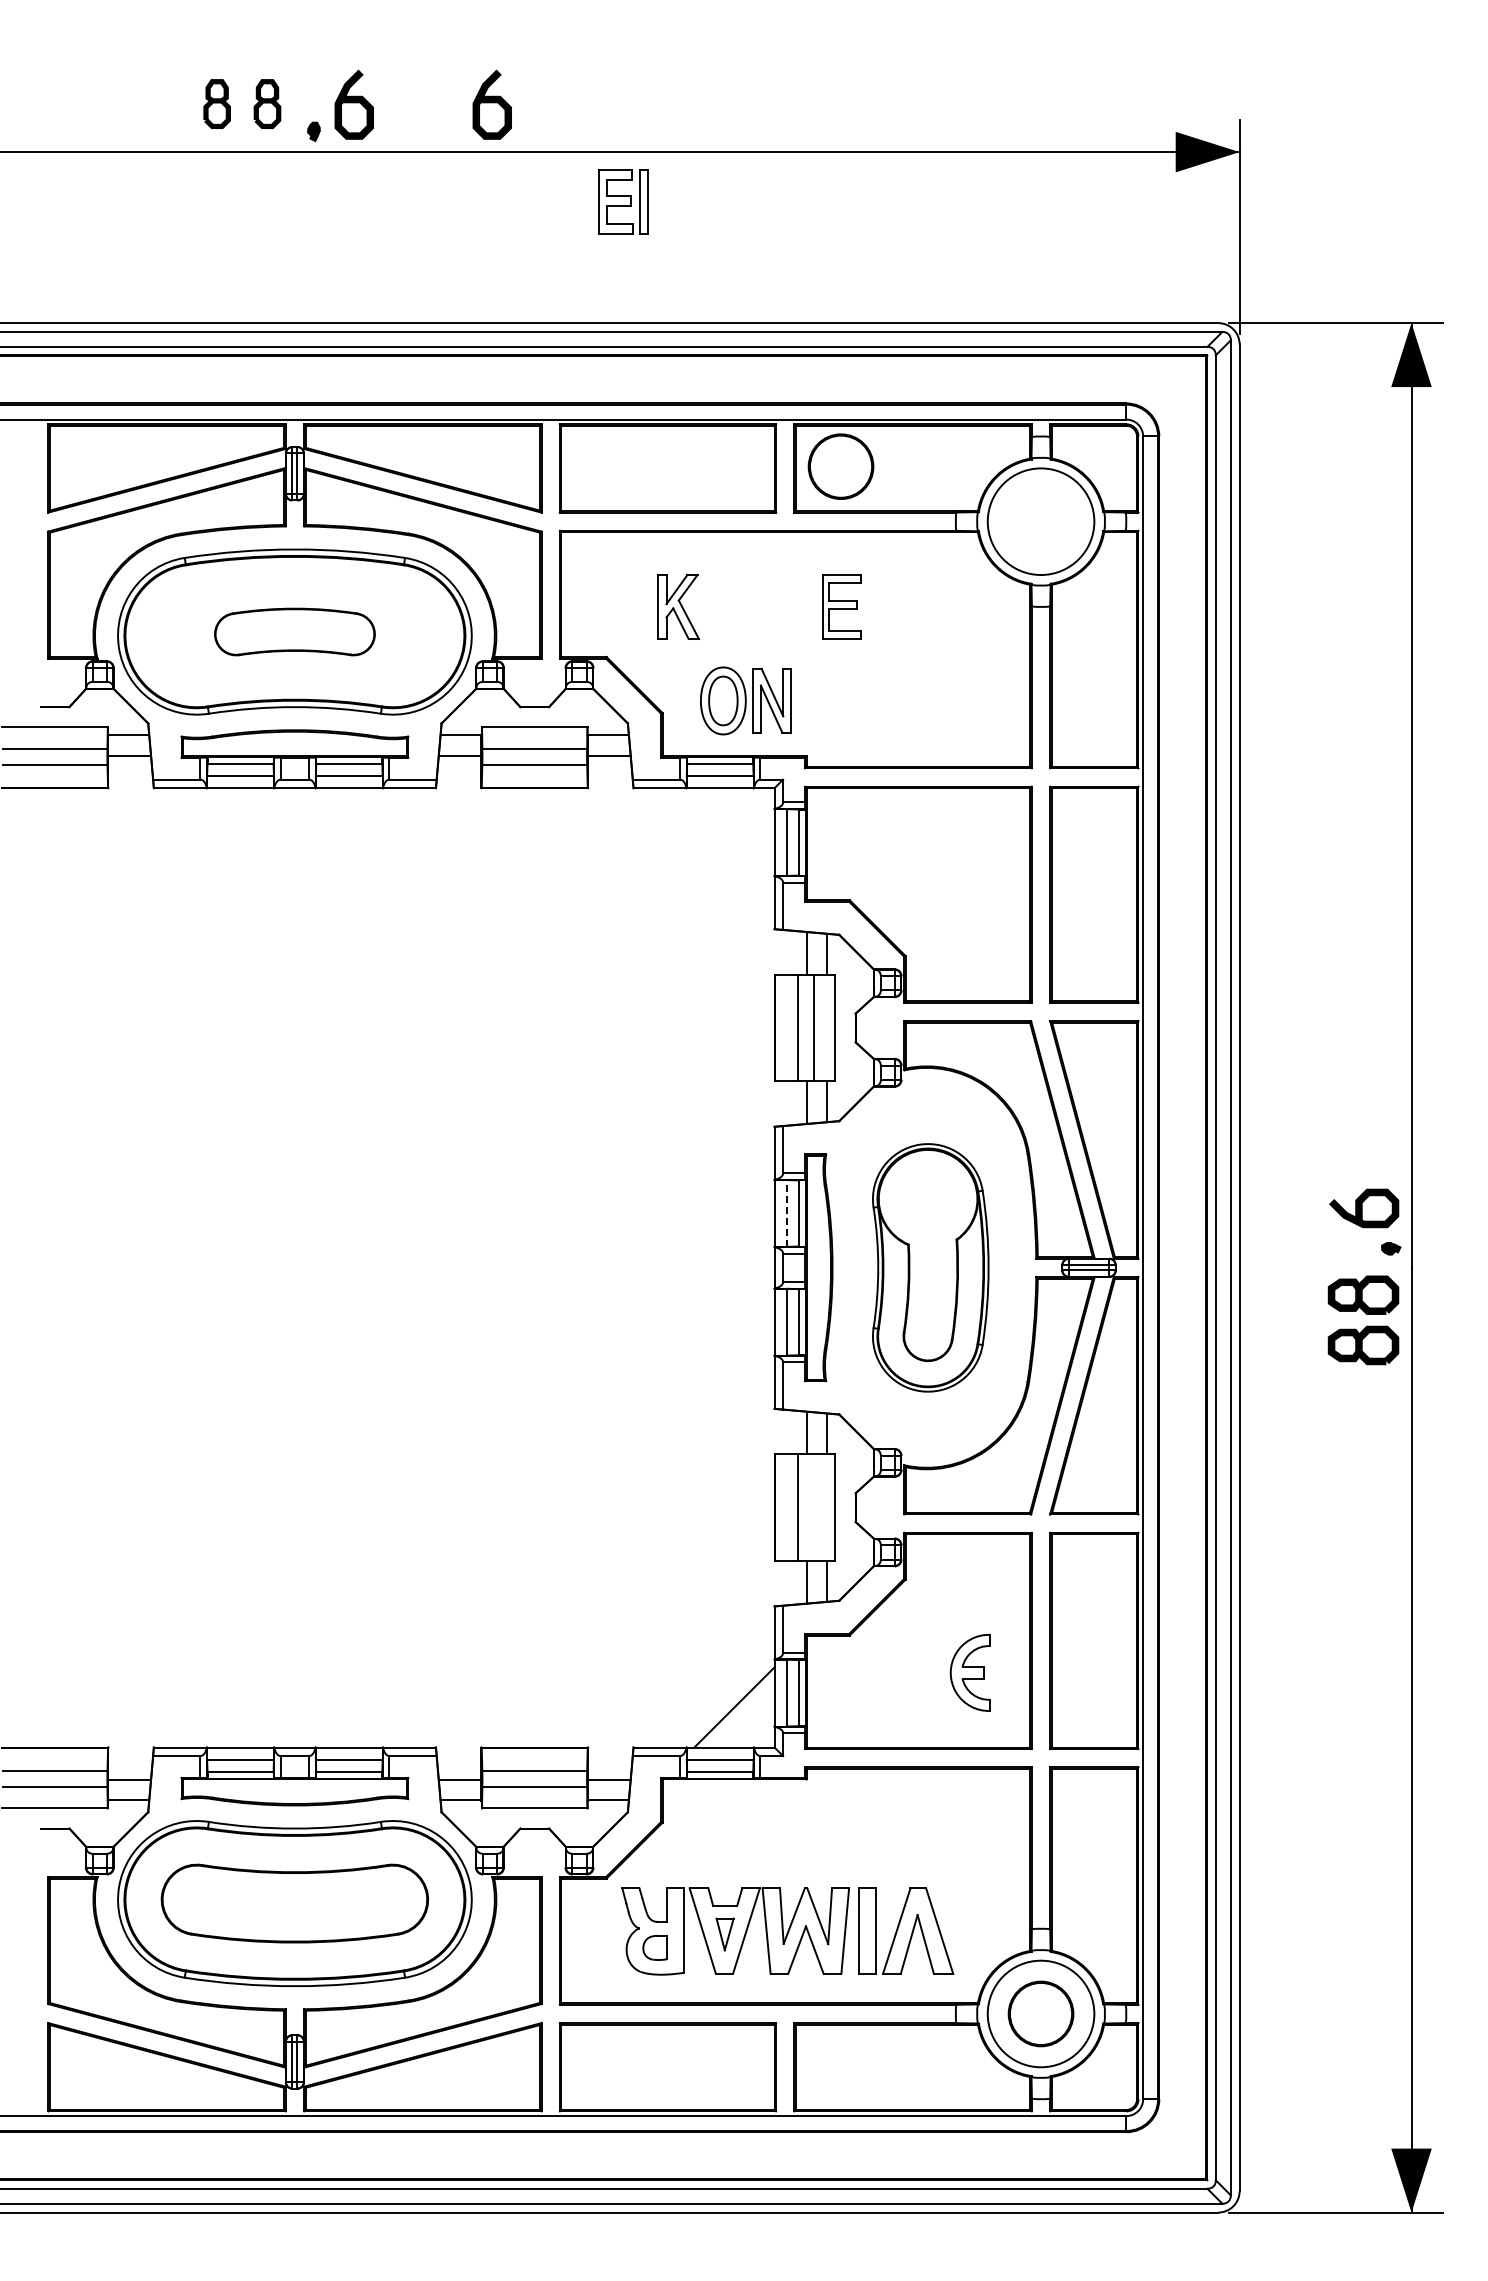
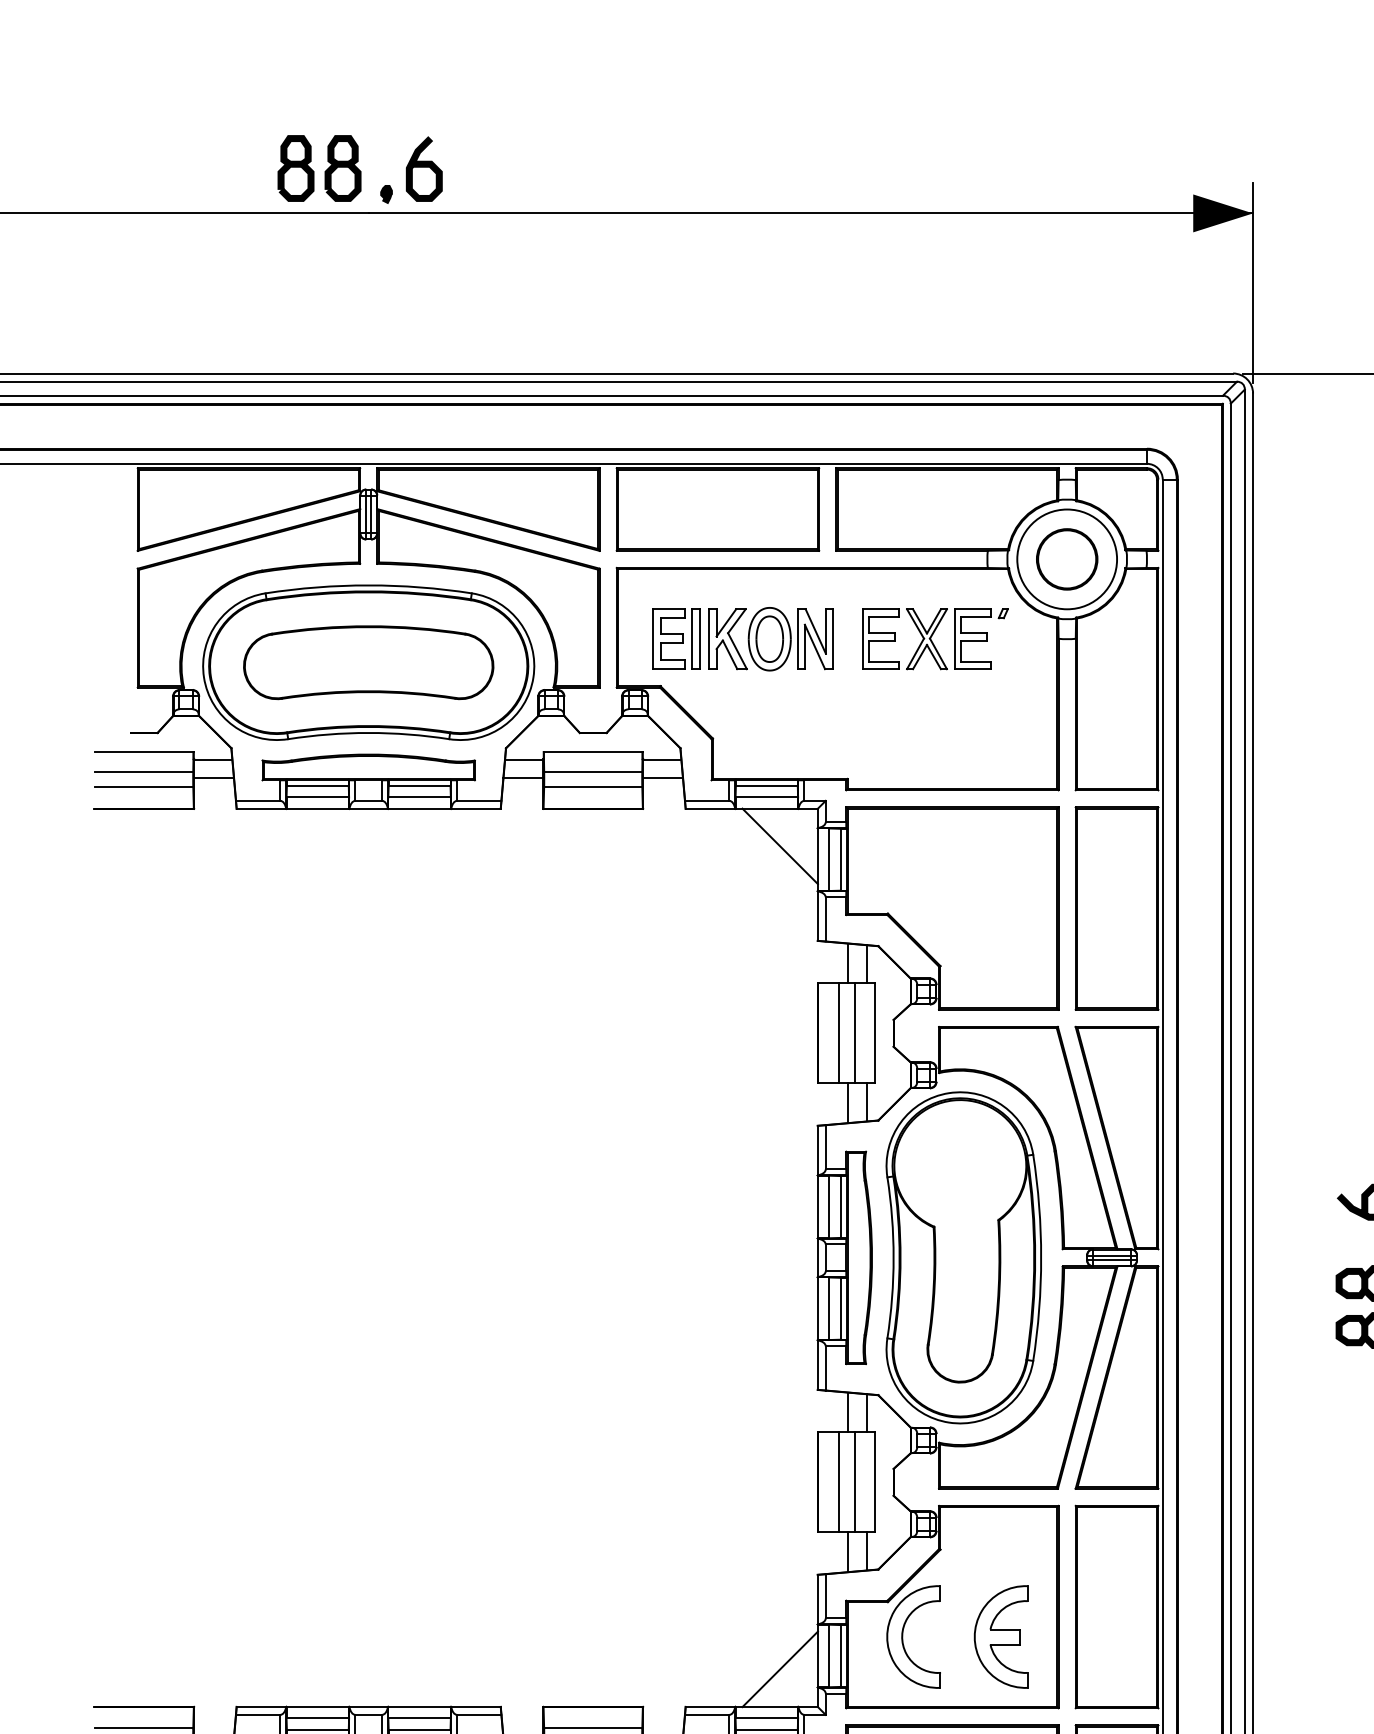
part: (216, 103) -> (295, 167), size x1.43
part: (267, 103) -> (343, 167), size x1.43
curve: (491, 103) -> (552, 167), removed
part: (623, 201) -> (676, 638), moved
part: (840, 466) -> (1066, 559), moved
part: (923, 606) -> (957, 638), added
part: (294, 631) -> (368, 662), size x1.67
part: (745, 700) -> (790, 638), moved
line: (734, 827) -> (780, 845), added
line: (786, 1212) -> (828, 1206), dashed -> solid
part: (930, 1267) -> (963, 1257), size x1.43
line: (814, 1507) -> (855, 1482), added
part: (865, 1672) -> (902, 1636), added
part: (970, 1672) -> (1001, 1636), size x1.43

